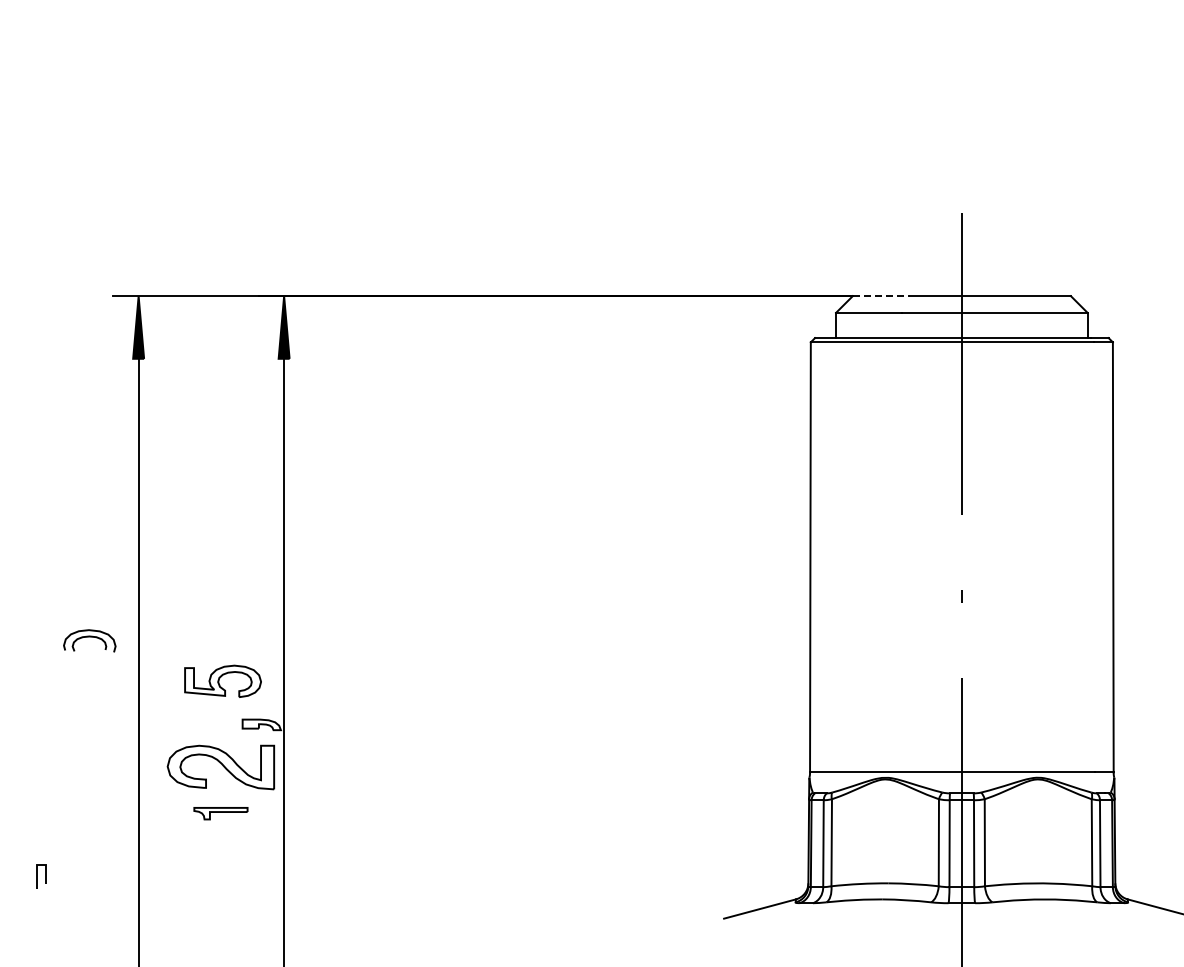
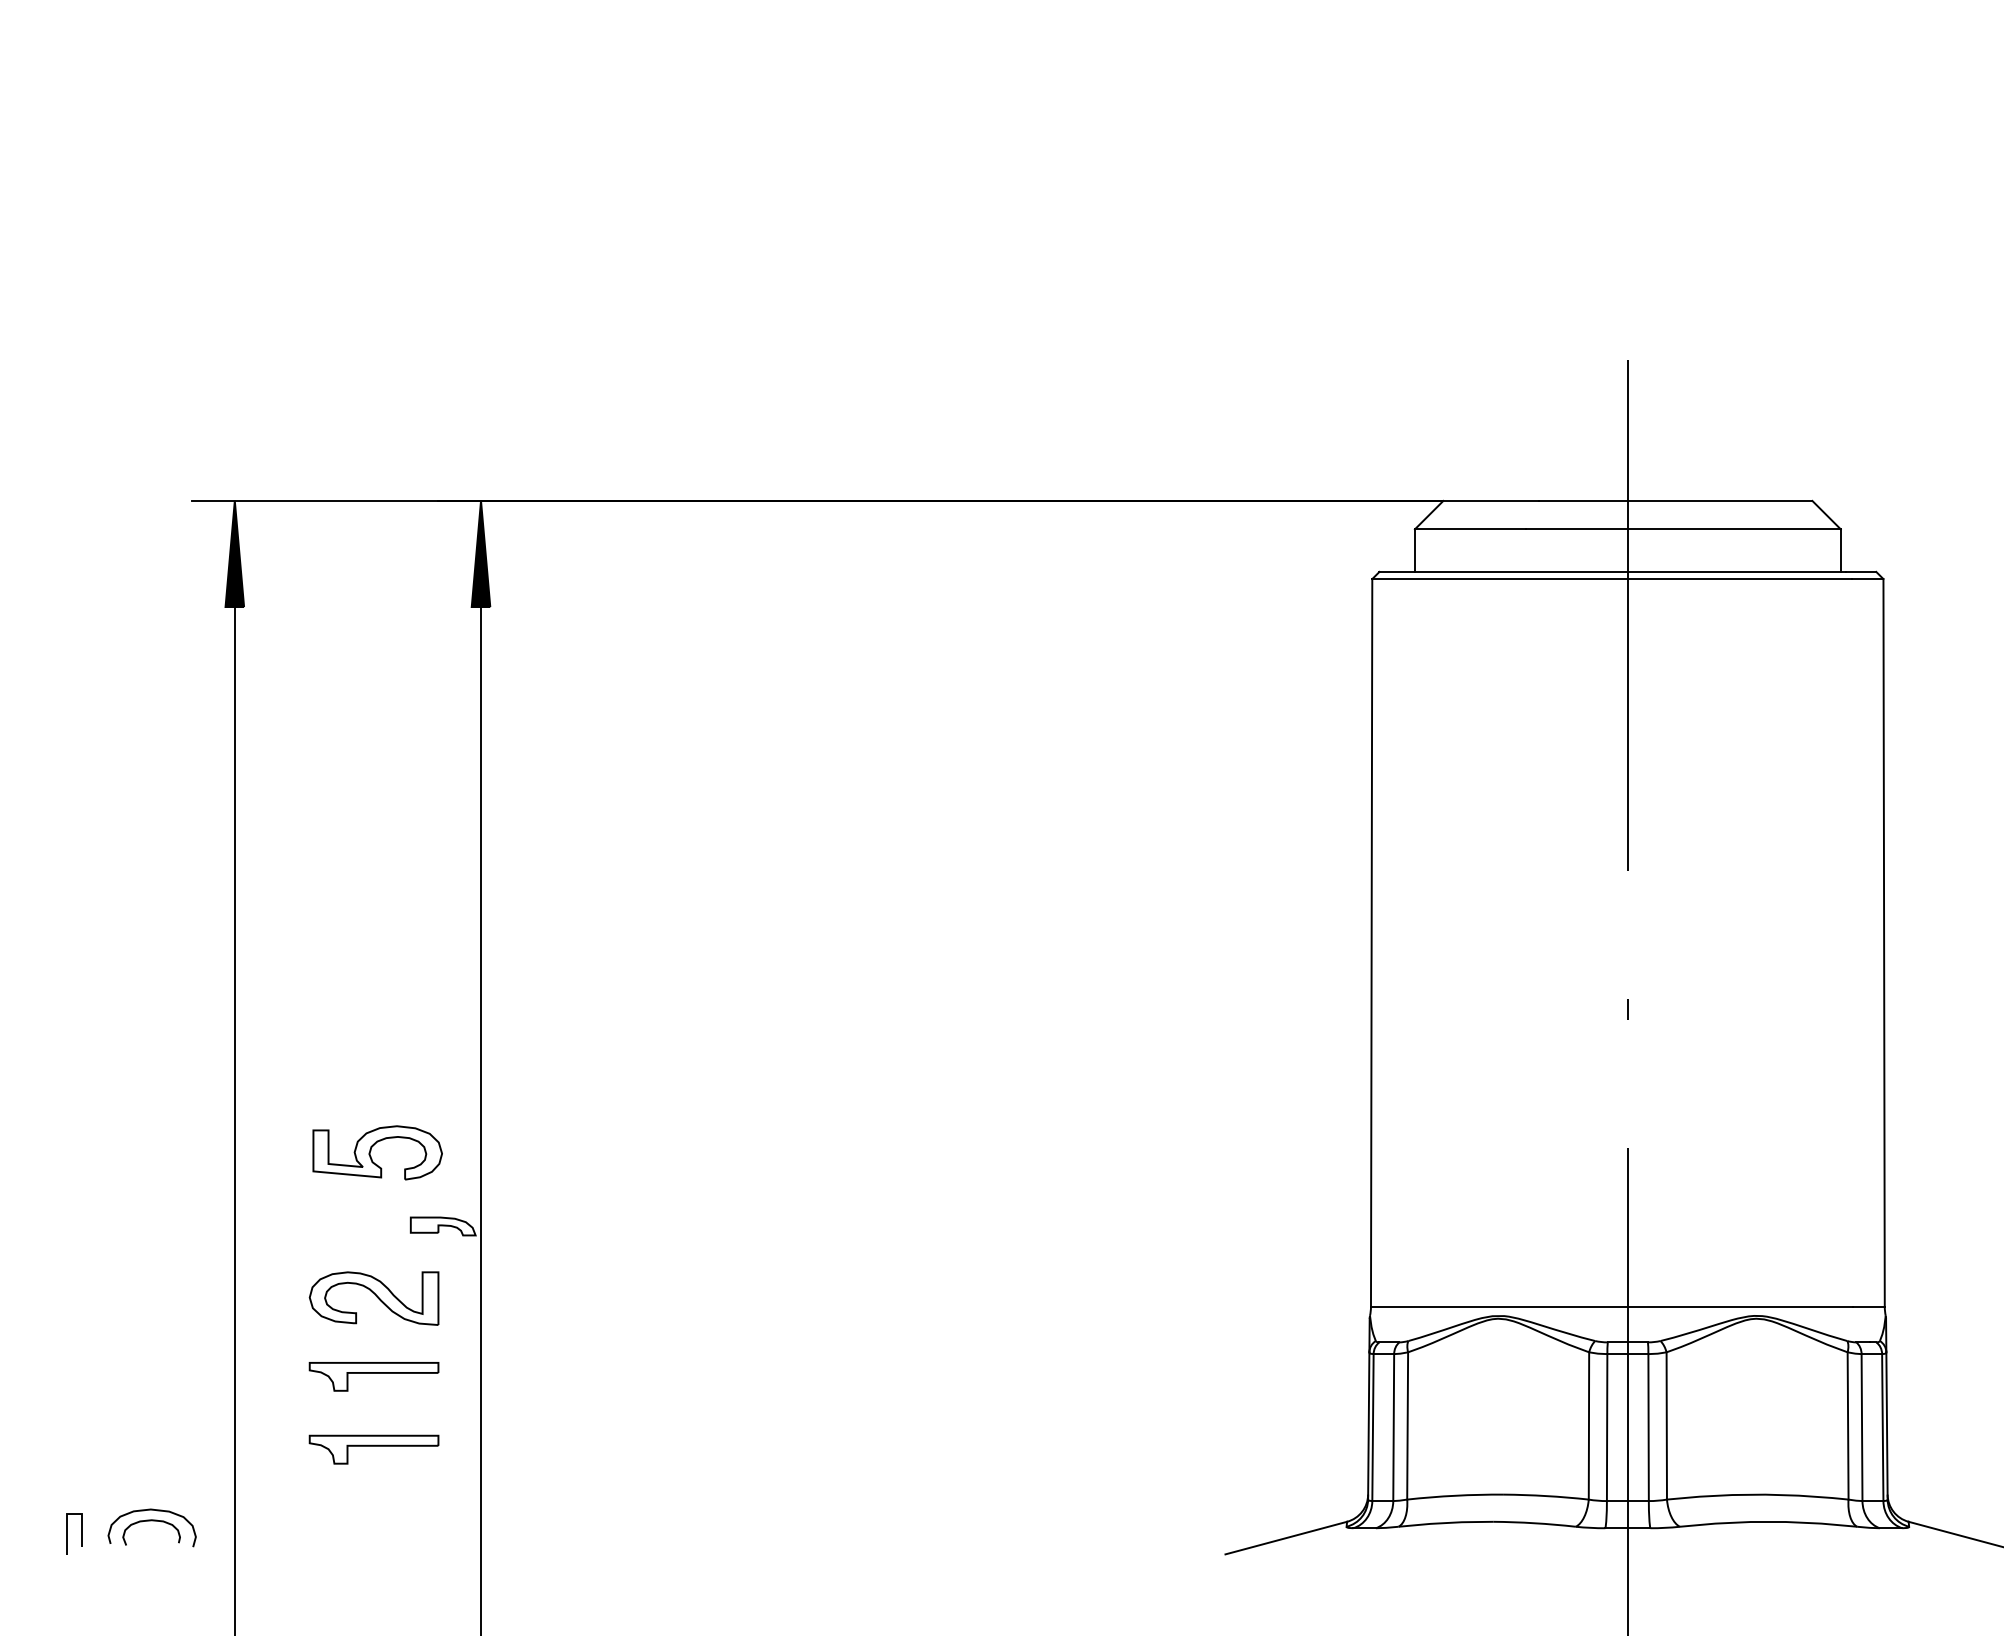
line: (881, 296) -> (1491, 501), dashed -> solid
part: (89, 640) -> (151, 1527), moved
part: (220, 767) -> (373, 1298), size x0.71
part: (220, 813) -> (373, 1376), size x1.43
part: (220, 856) -> (373, 1449), added
line: (37, 876) -> (68, 1533), moved

